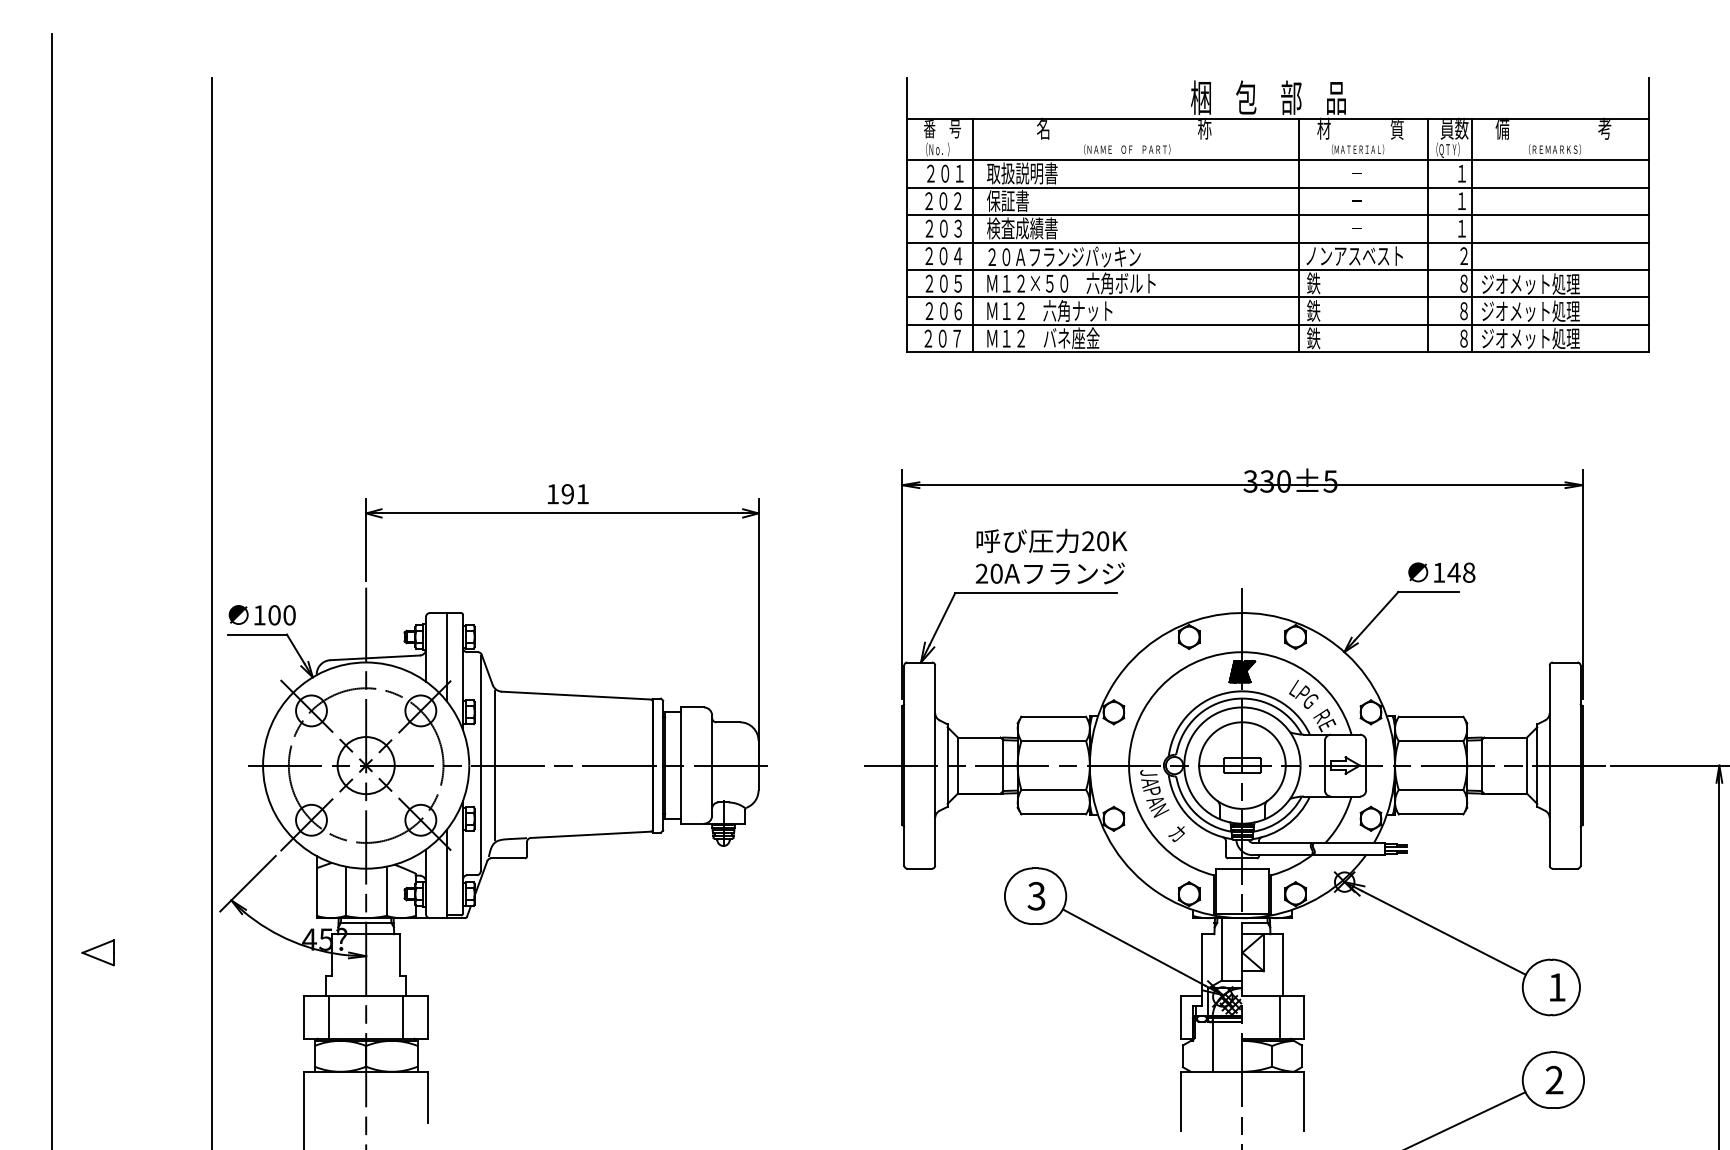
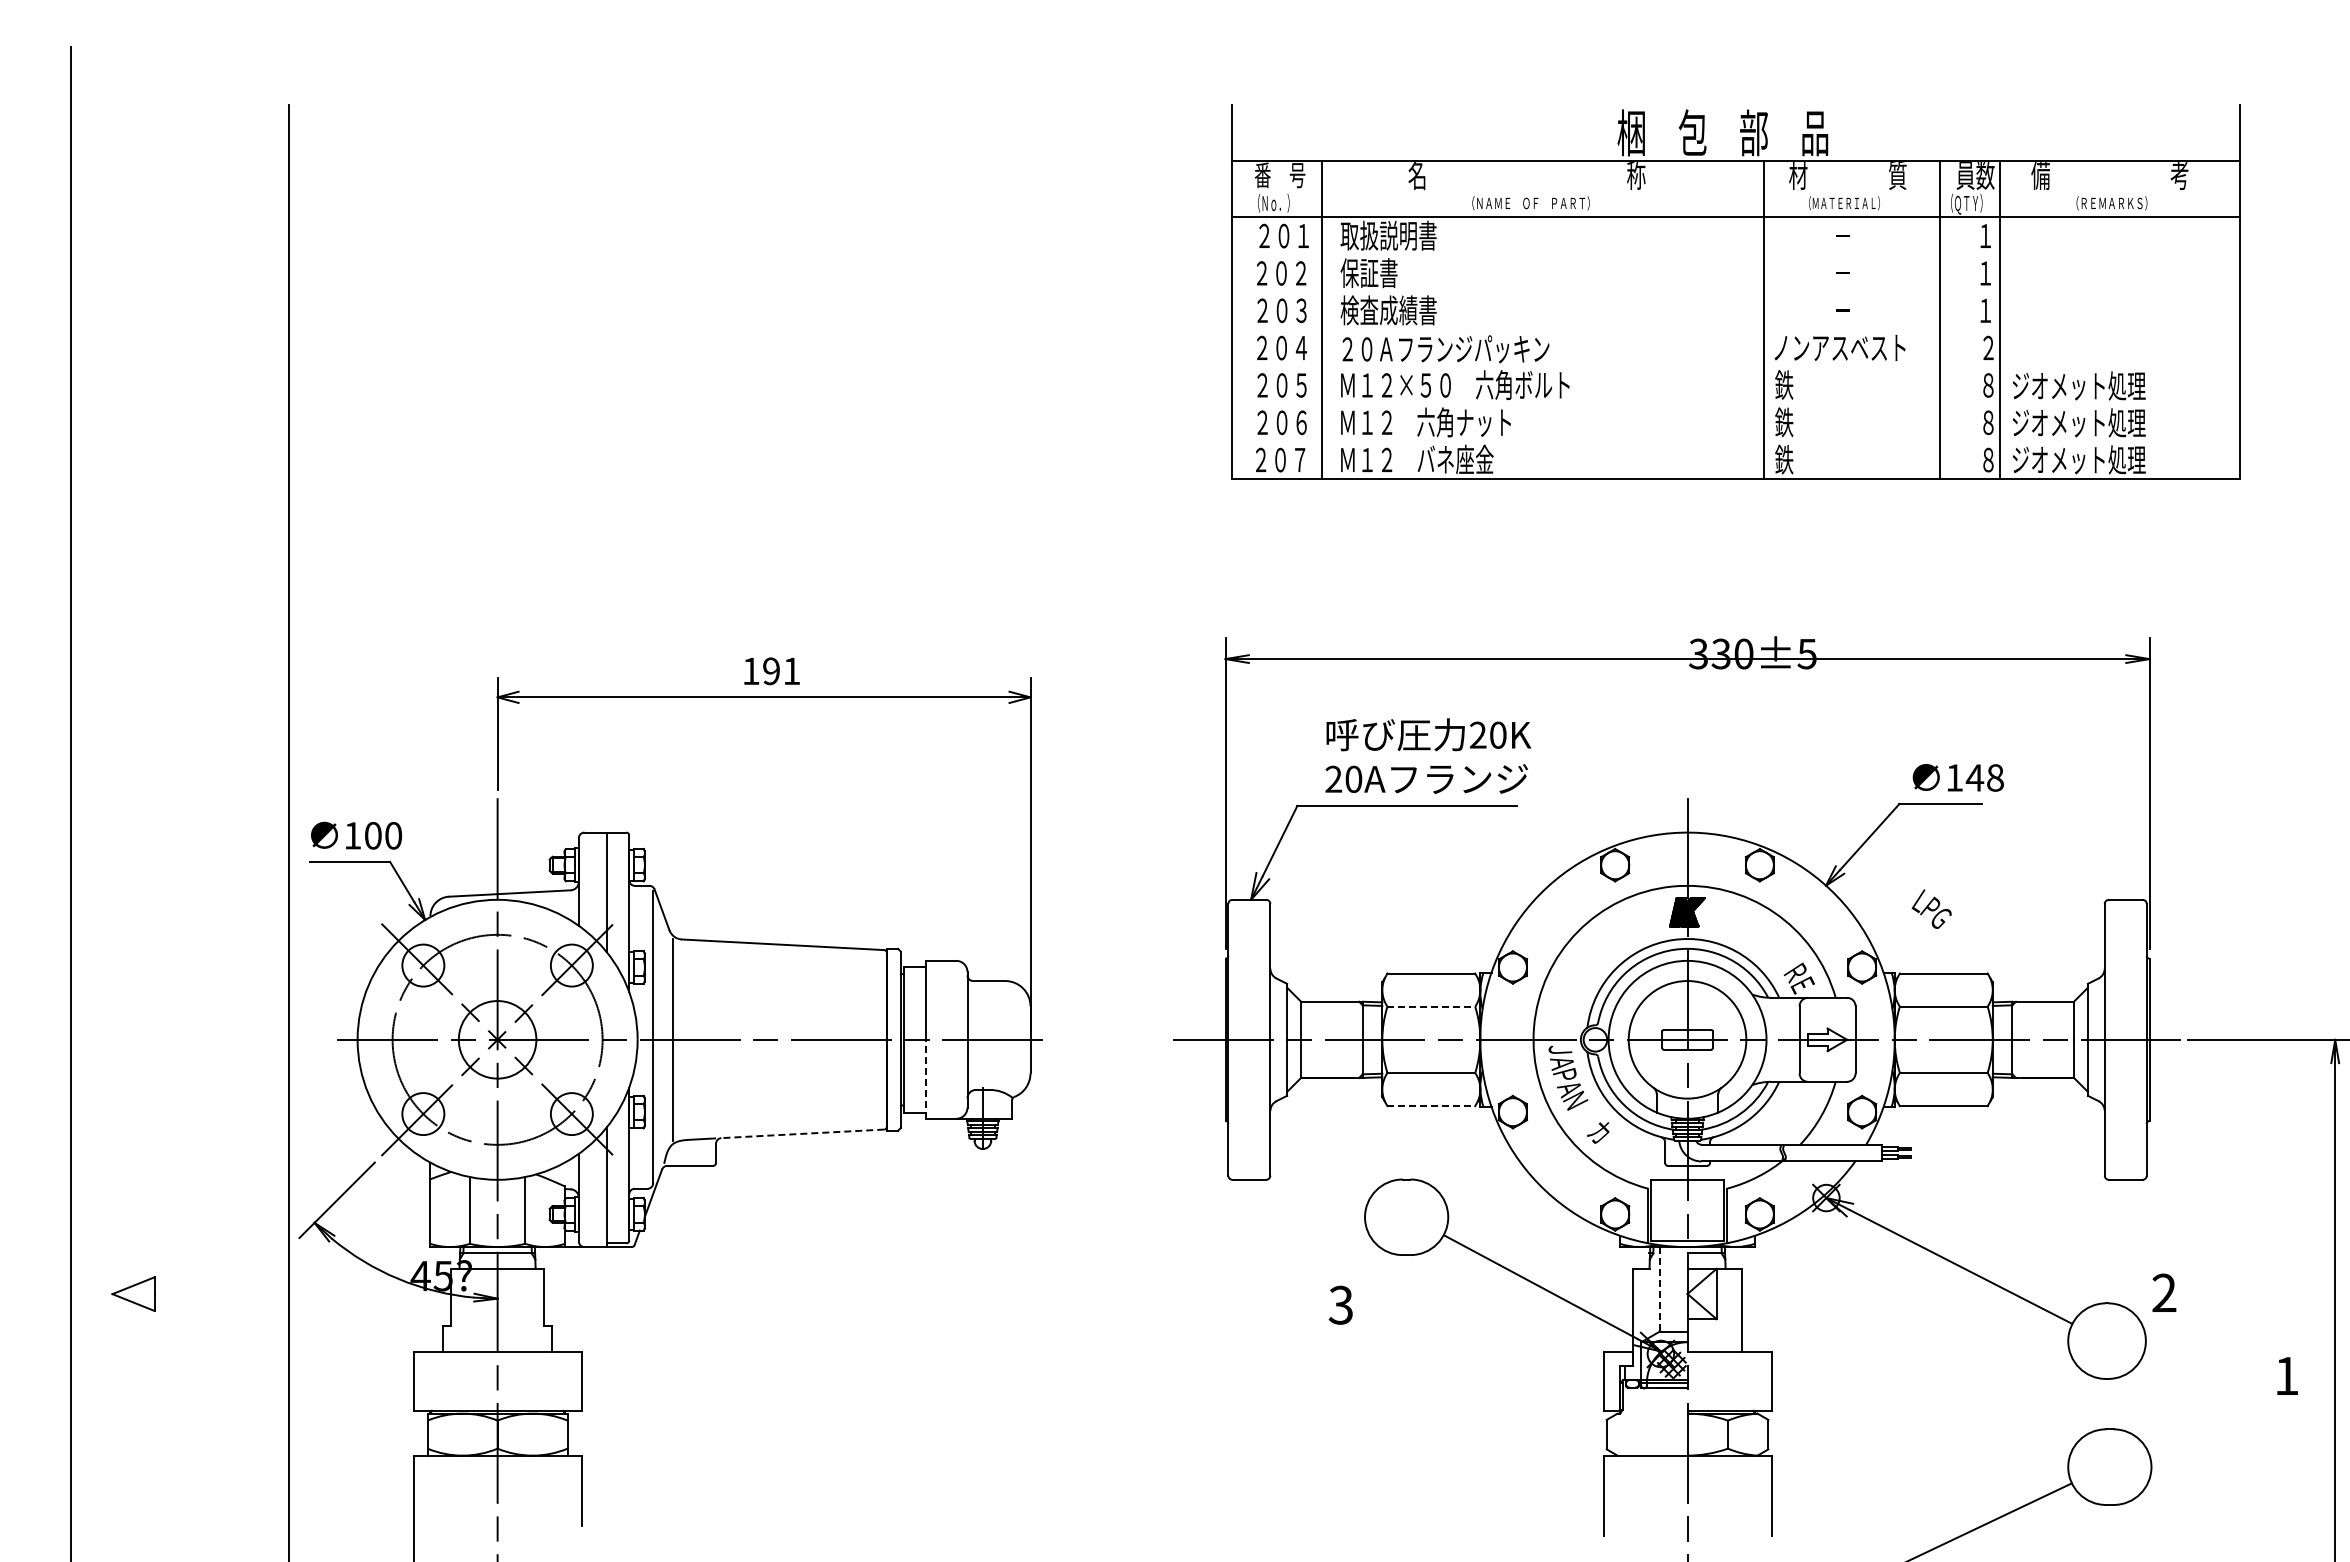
line: (1278, 187) -> (1736, 254), removed
line: (1278, 215) -> (1736, 292), removed
line: (1278, 242) -> (1736, 329), removed
line: (1278, 269) -> (1736, 366), removed
line: (1278, 297) -> (1736, 404), removed
line: (1278, 324) -> (1736, 441), removed
text: (1303, 693) -> (1931, 908), moved
line: (1053, 741) -> (1431, 1006), solid -> dashed
line: (681, 794) -> (925, 1078), solid -> dashed
line: (1053, 814) -> (1431, 1106), solid -> dashed
line: (590, 834) -> (802, 1133), solid -> dashed
text: (1036, 895) -> (1340, 1304), moved
line: (1221, 949) -> (1659, 1289), solid -> dashed
text: (1557, 987) -> (2287, 1375), moved
line: (329, 1017) -> (447, 1381), removed
line: (403, 1017) -> (548, 1381), removed
line: (1279, 1017) -> (1737, 1381), removed
line: (1212, 1046) -> (1646, 1421), removed
text: (1554, 1079) -> (2164, 1292), moved

